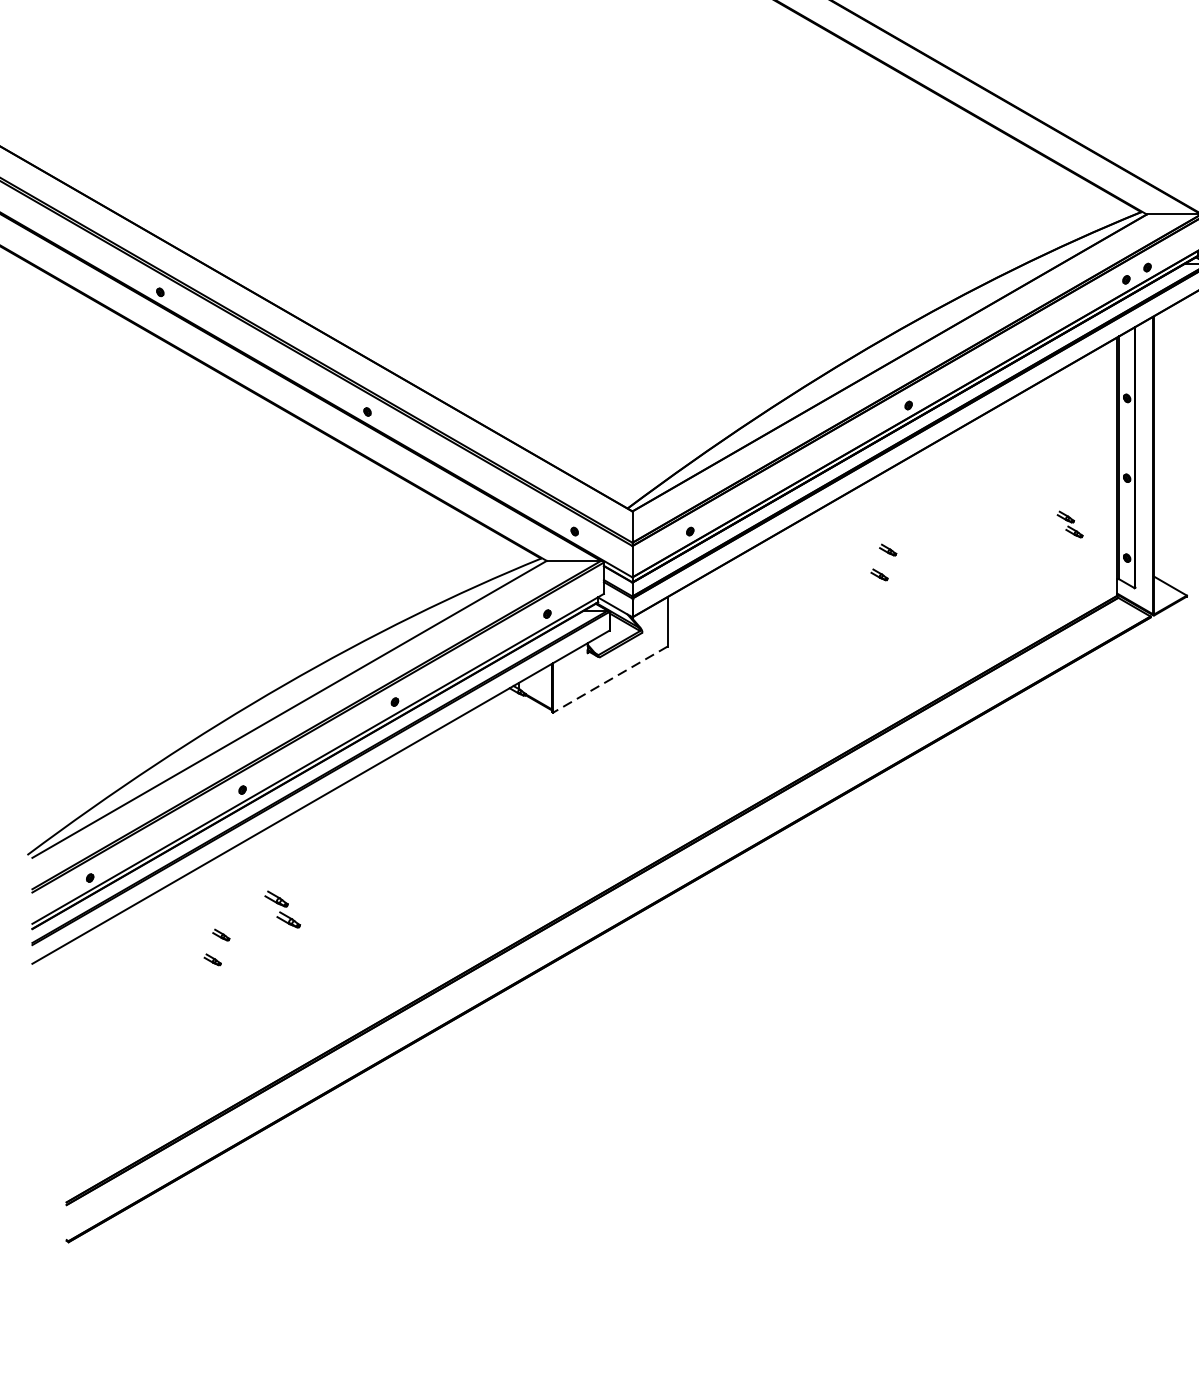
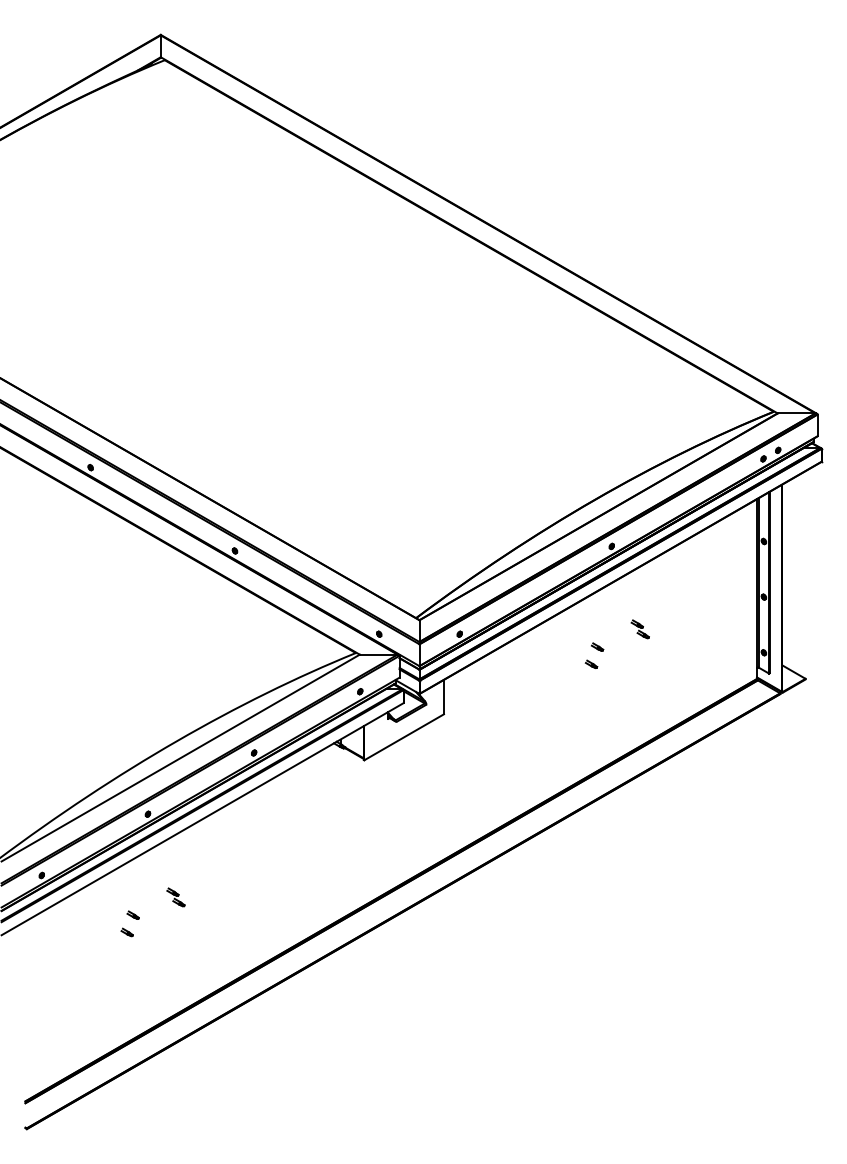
part: (1069, 524) -> (639, 629), moved
line: (610, 679) -> (404, 737), dashed -> solid
part: (282, 909) -> (175, 897), size x0.71

